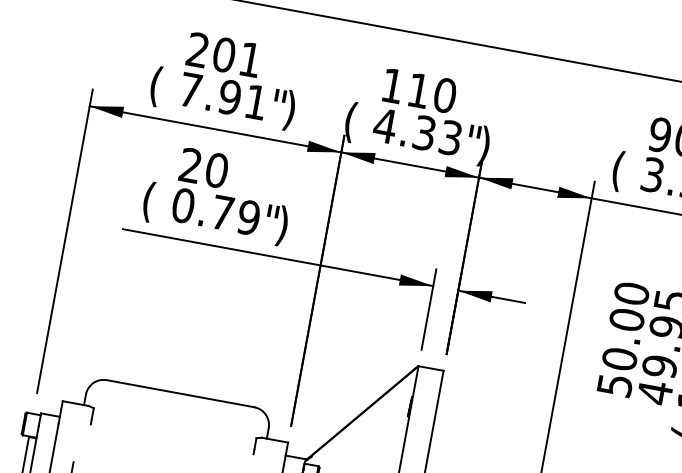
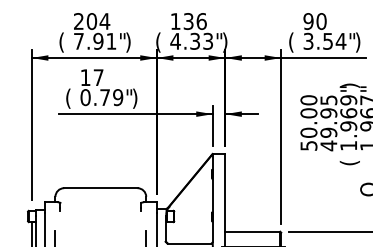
text: (249, 59) -> (104, 21), 201 -> 204
text: (430, 92) -> (194, 21), 110 -> 136
text: (202, 167) -> (91, 77), 20 -> 17

